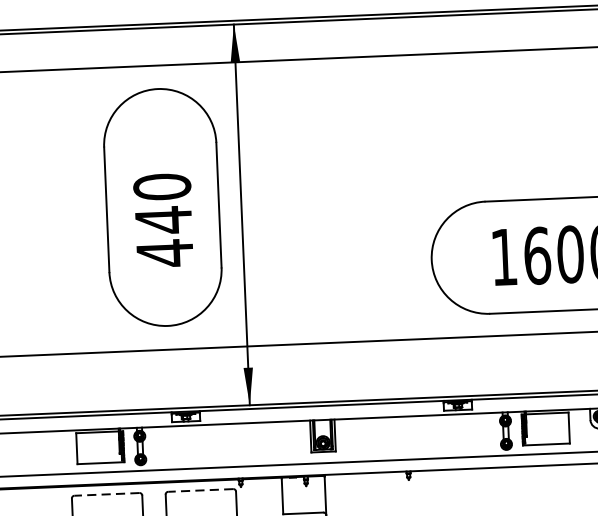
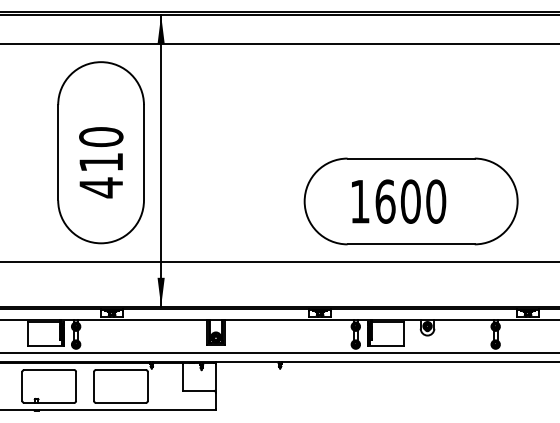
text: (162, 220) -> (100, 162), 440 -> 410
line: (200, 489) -> (120, 369), dashed -> solid
line: (107, 493) -> (49, 369), dashed -> solid

